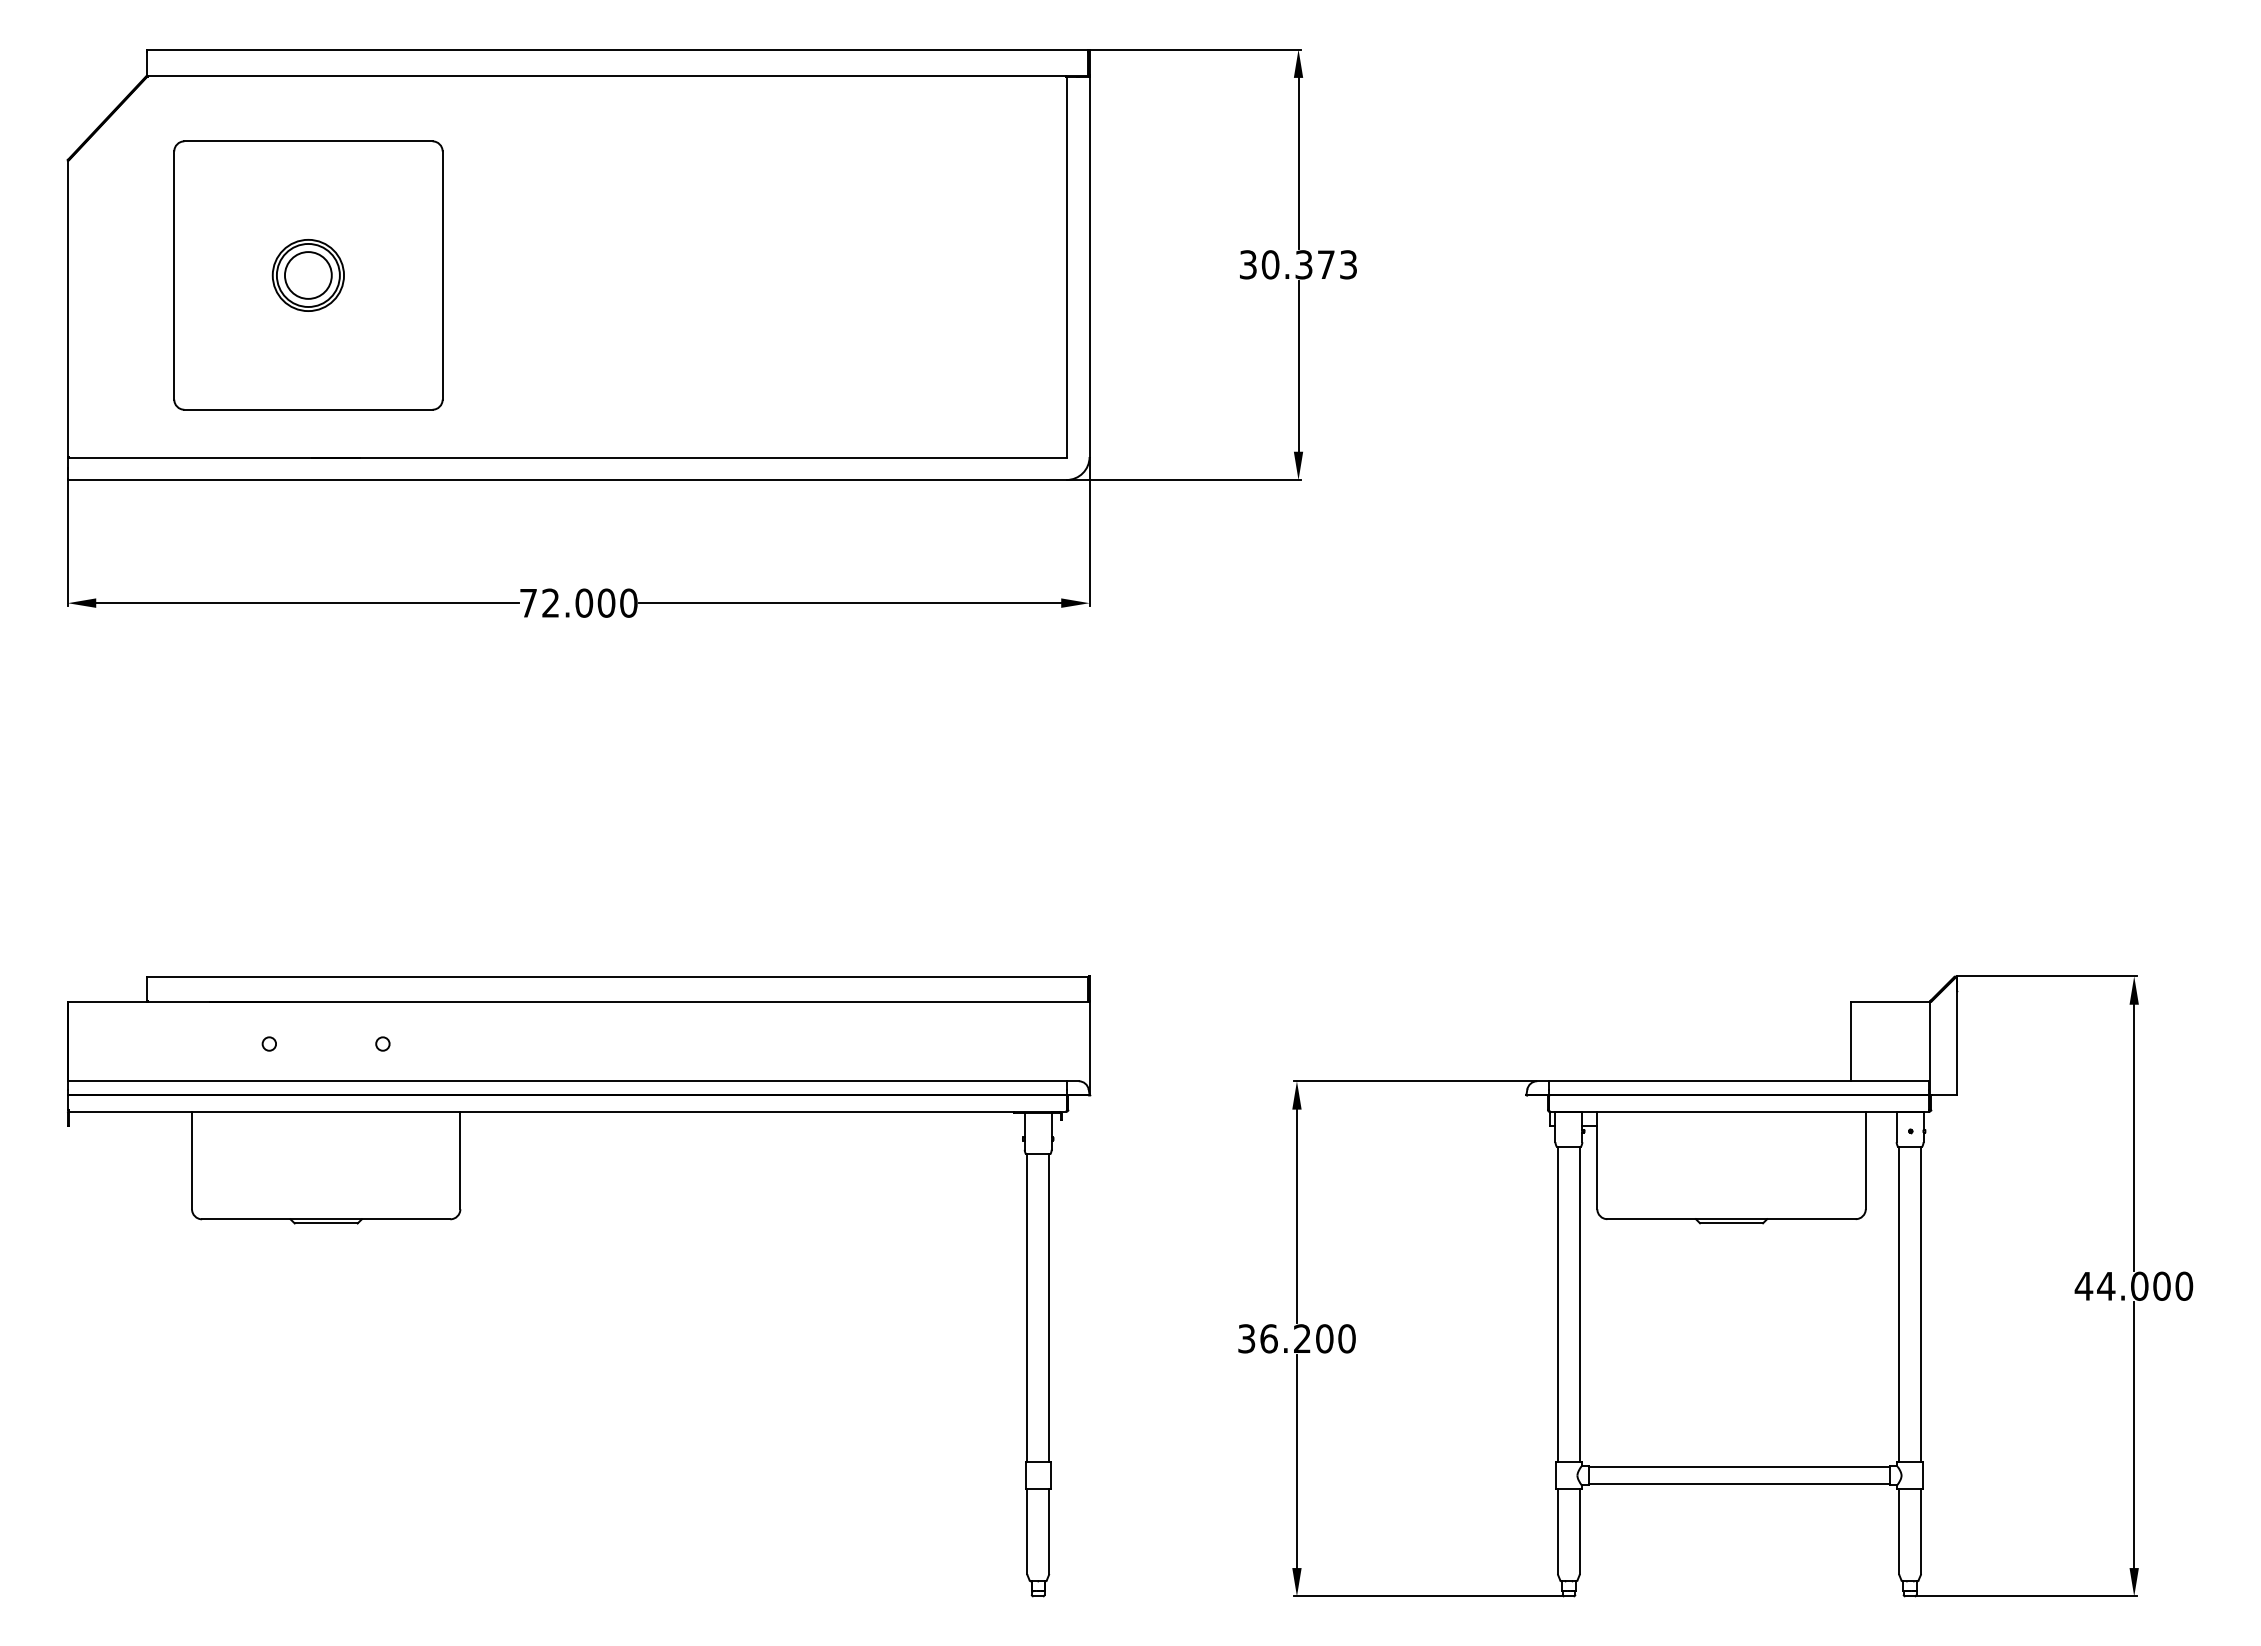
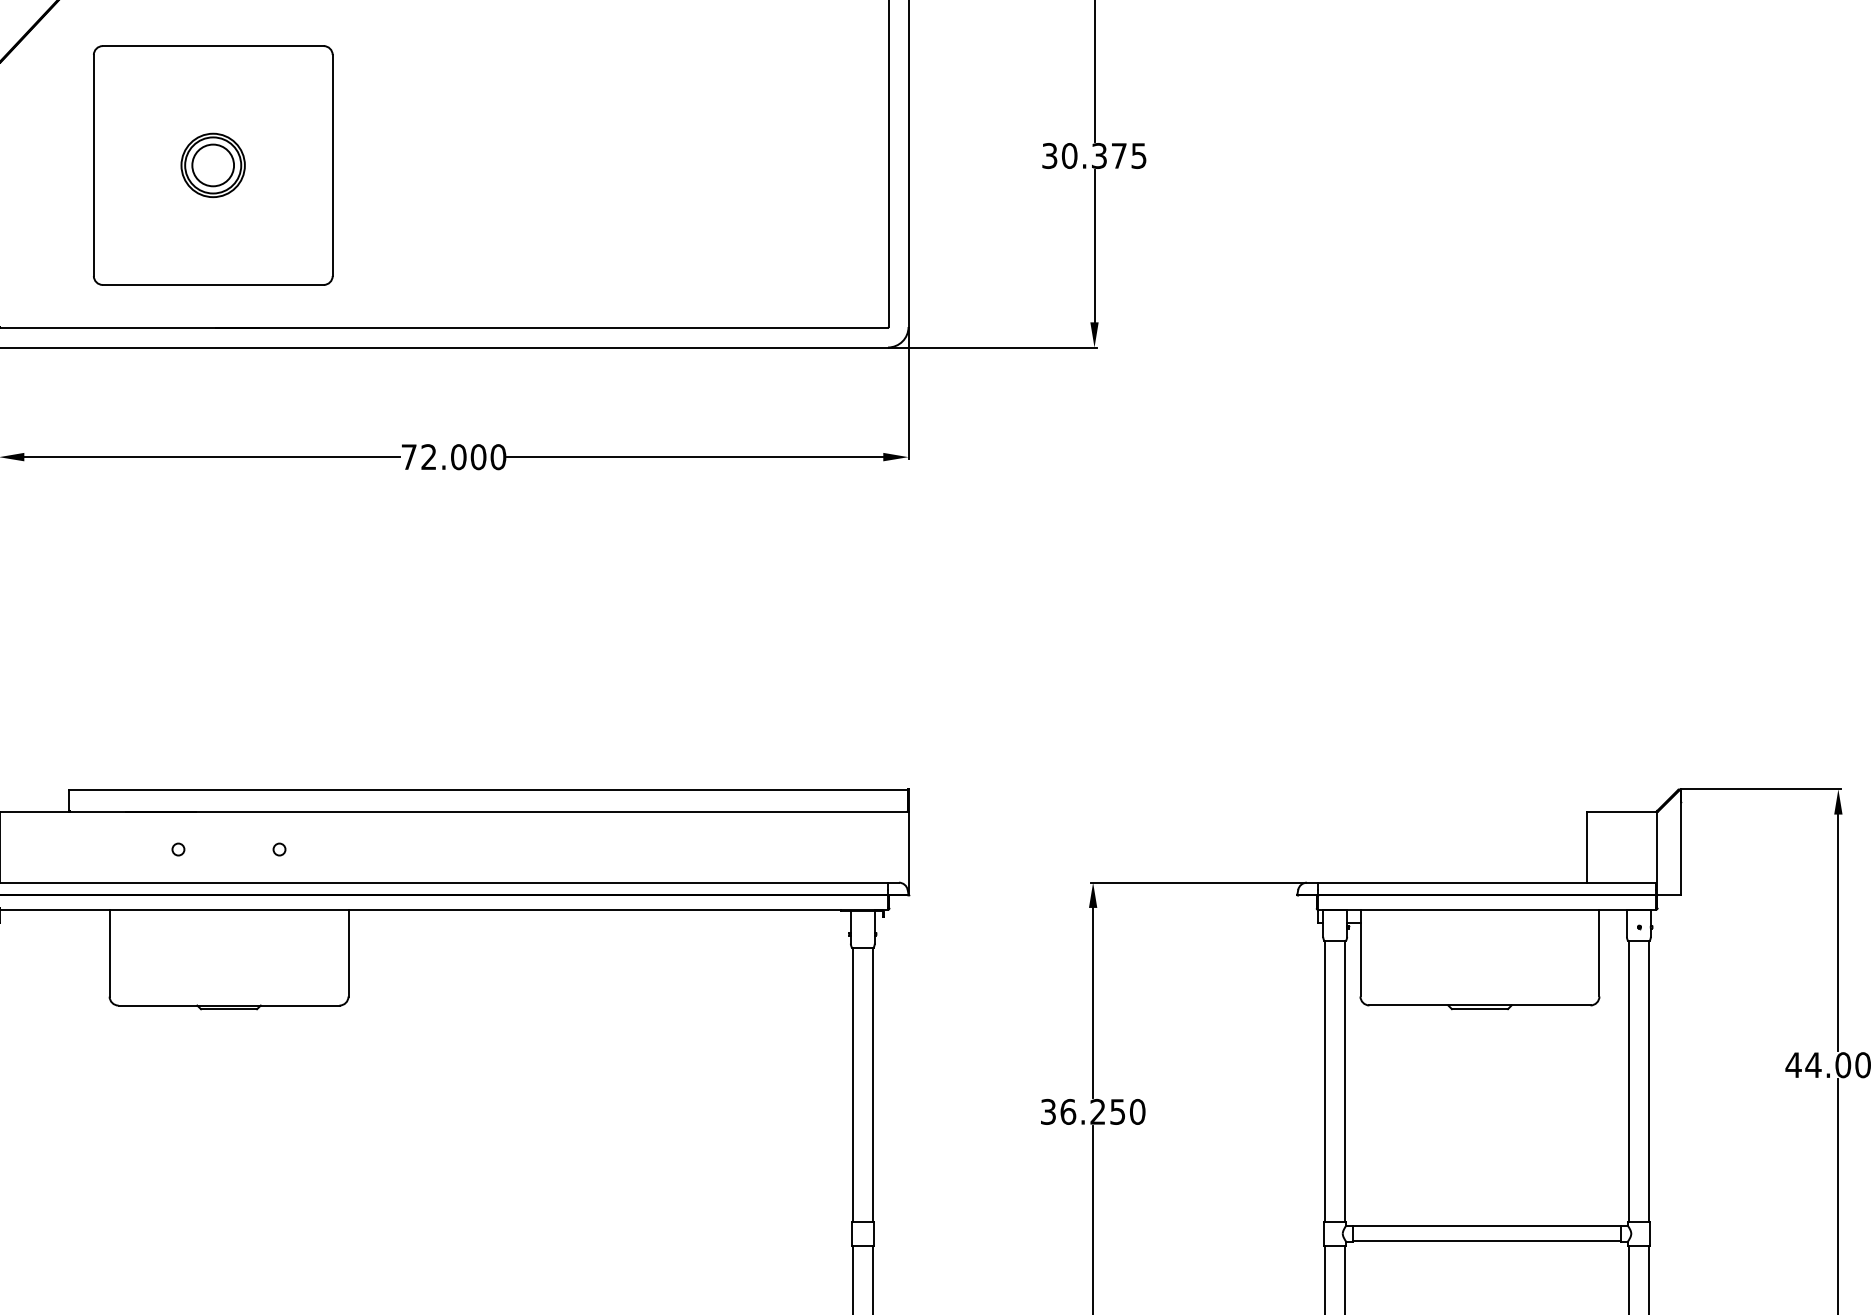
text: (1348, 264) -> (1138, 155), 30.373 -> 30.375
text: (1324, 1338) -> (1117, 1111), 36.200 -> 36.250

